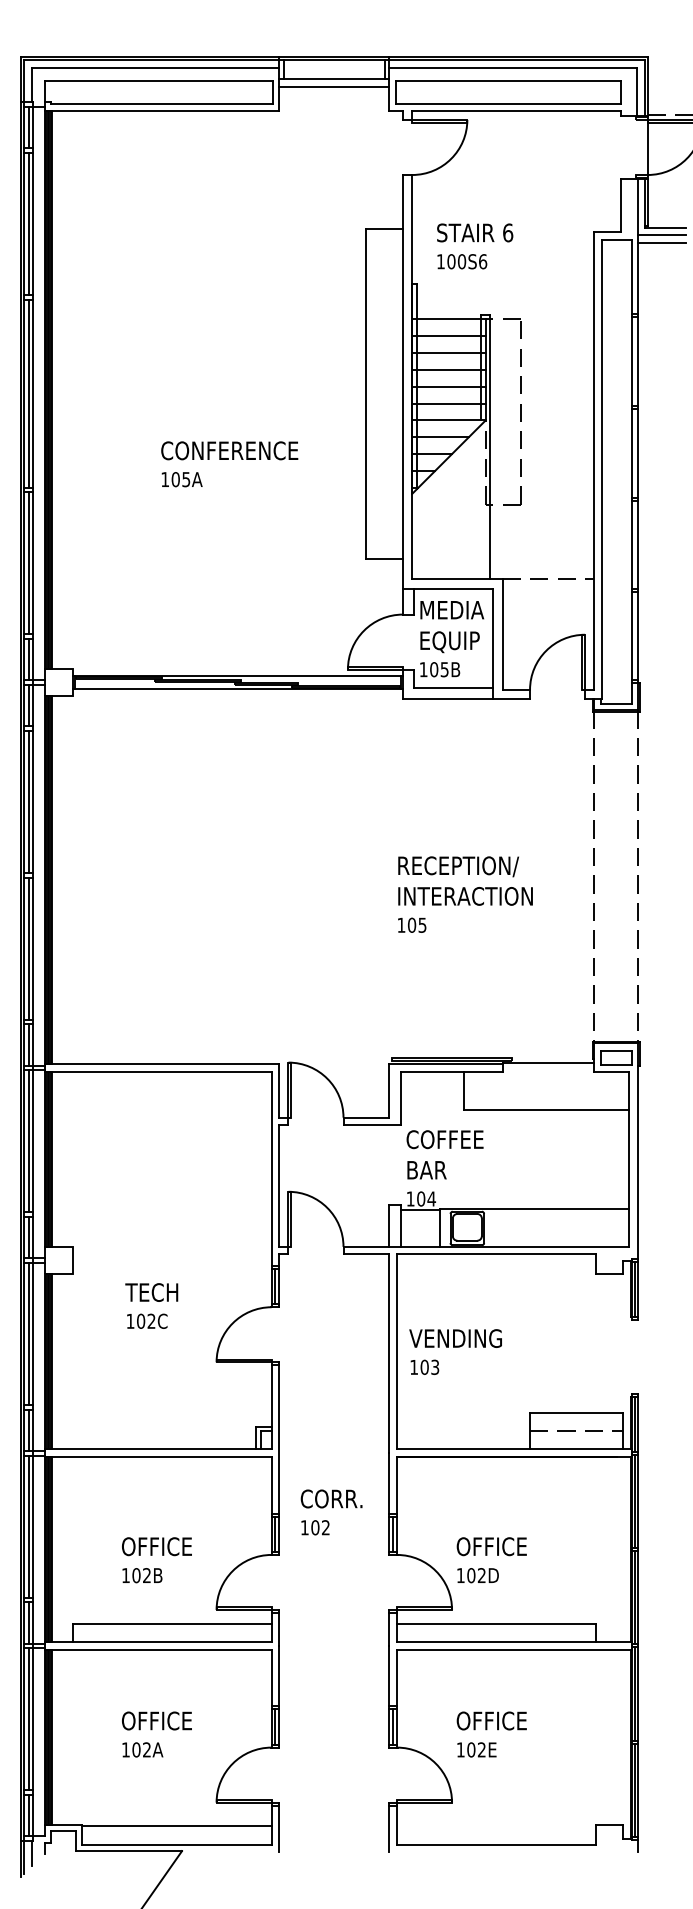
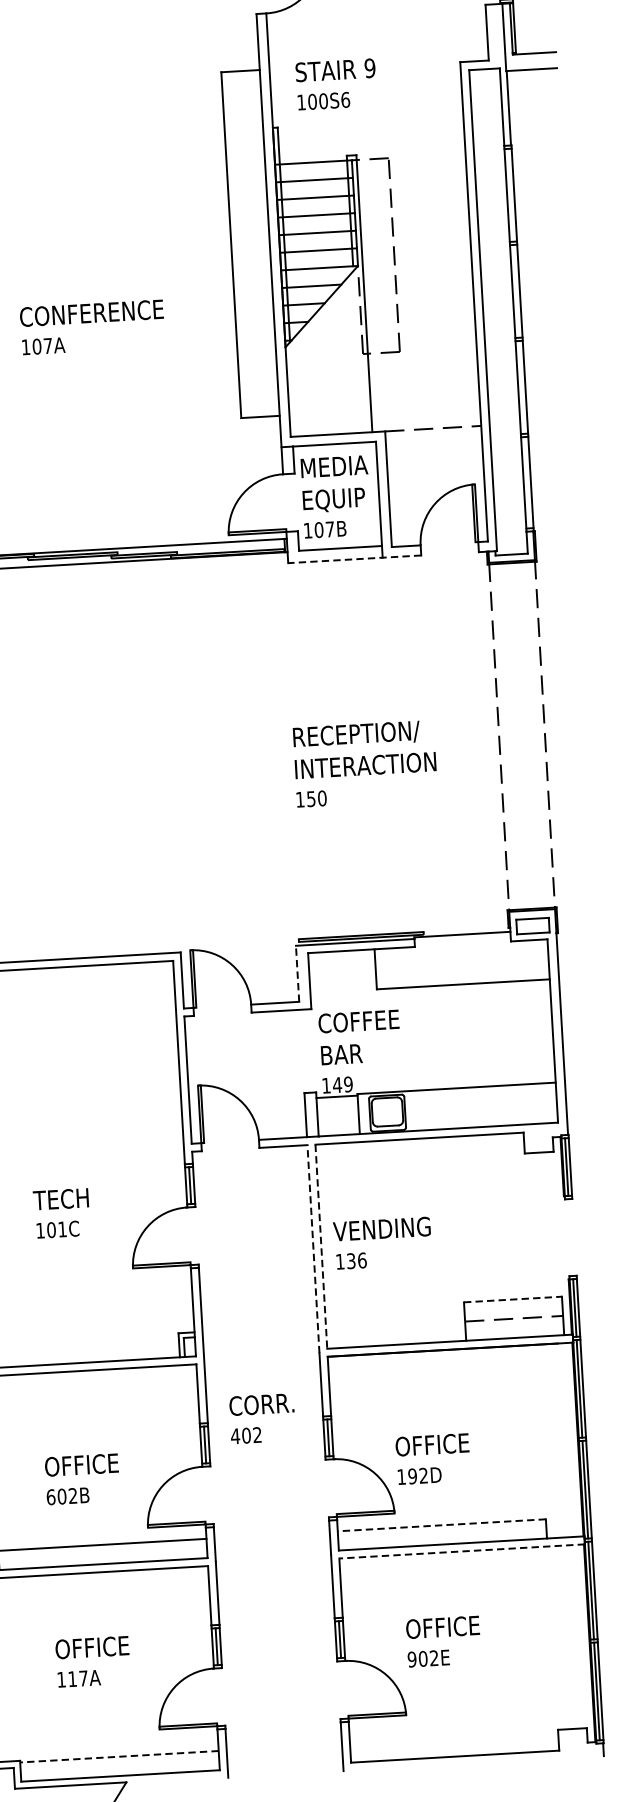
text: (508, 232) -> (370, 67), 6 -> 9
line: (661, 235) -> (530, 61), removed
text: (186, 479) -> (48, 345), 105A -> 107A
text: (444, 669) -> (329, 529), 105B -> 107B
line: (466, 699) -> (354, 559), solid -> dashed
text: (417, 924) -> (317, 797), 105 -> 150
line: (389, 1090) -> (297, 973), solid -> dashed
text: (426, 1198) -> (342, 1084), 104 -> 149
text: (151, 1320) -> (62, 1228), 102C -> 101C
line: (397, 1352) -> (321, 1247), solid -> dashed
line: (389, 1353) -> (313, 1248), solid -> dashed
text: (429, 1366) -> (356, 1259), 103 -> 136
line: (576, 1412) -> (512, 1299), solid -> dashed
text: (304, 1527) -> (235, 1436), 102 -> 402
text: (126, 1575) -> (51, 1497), 102B -> 602B
text: (471, 1575) -> (412, 1476), 102D -> 192D
line: (495, 1623) -> (440, 1525), solid -> dashed
line: (513, 1649) -> (461, 1551), solid -> dashed
text: (141, 1749) -> (77, 1678), 102A -> 117A
text: (460, 1749) -> (411, 1659), 102E -> 902E
line: (176, 1826) -> (119, 1756), solid -> dashed

